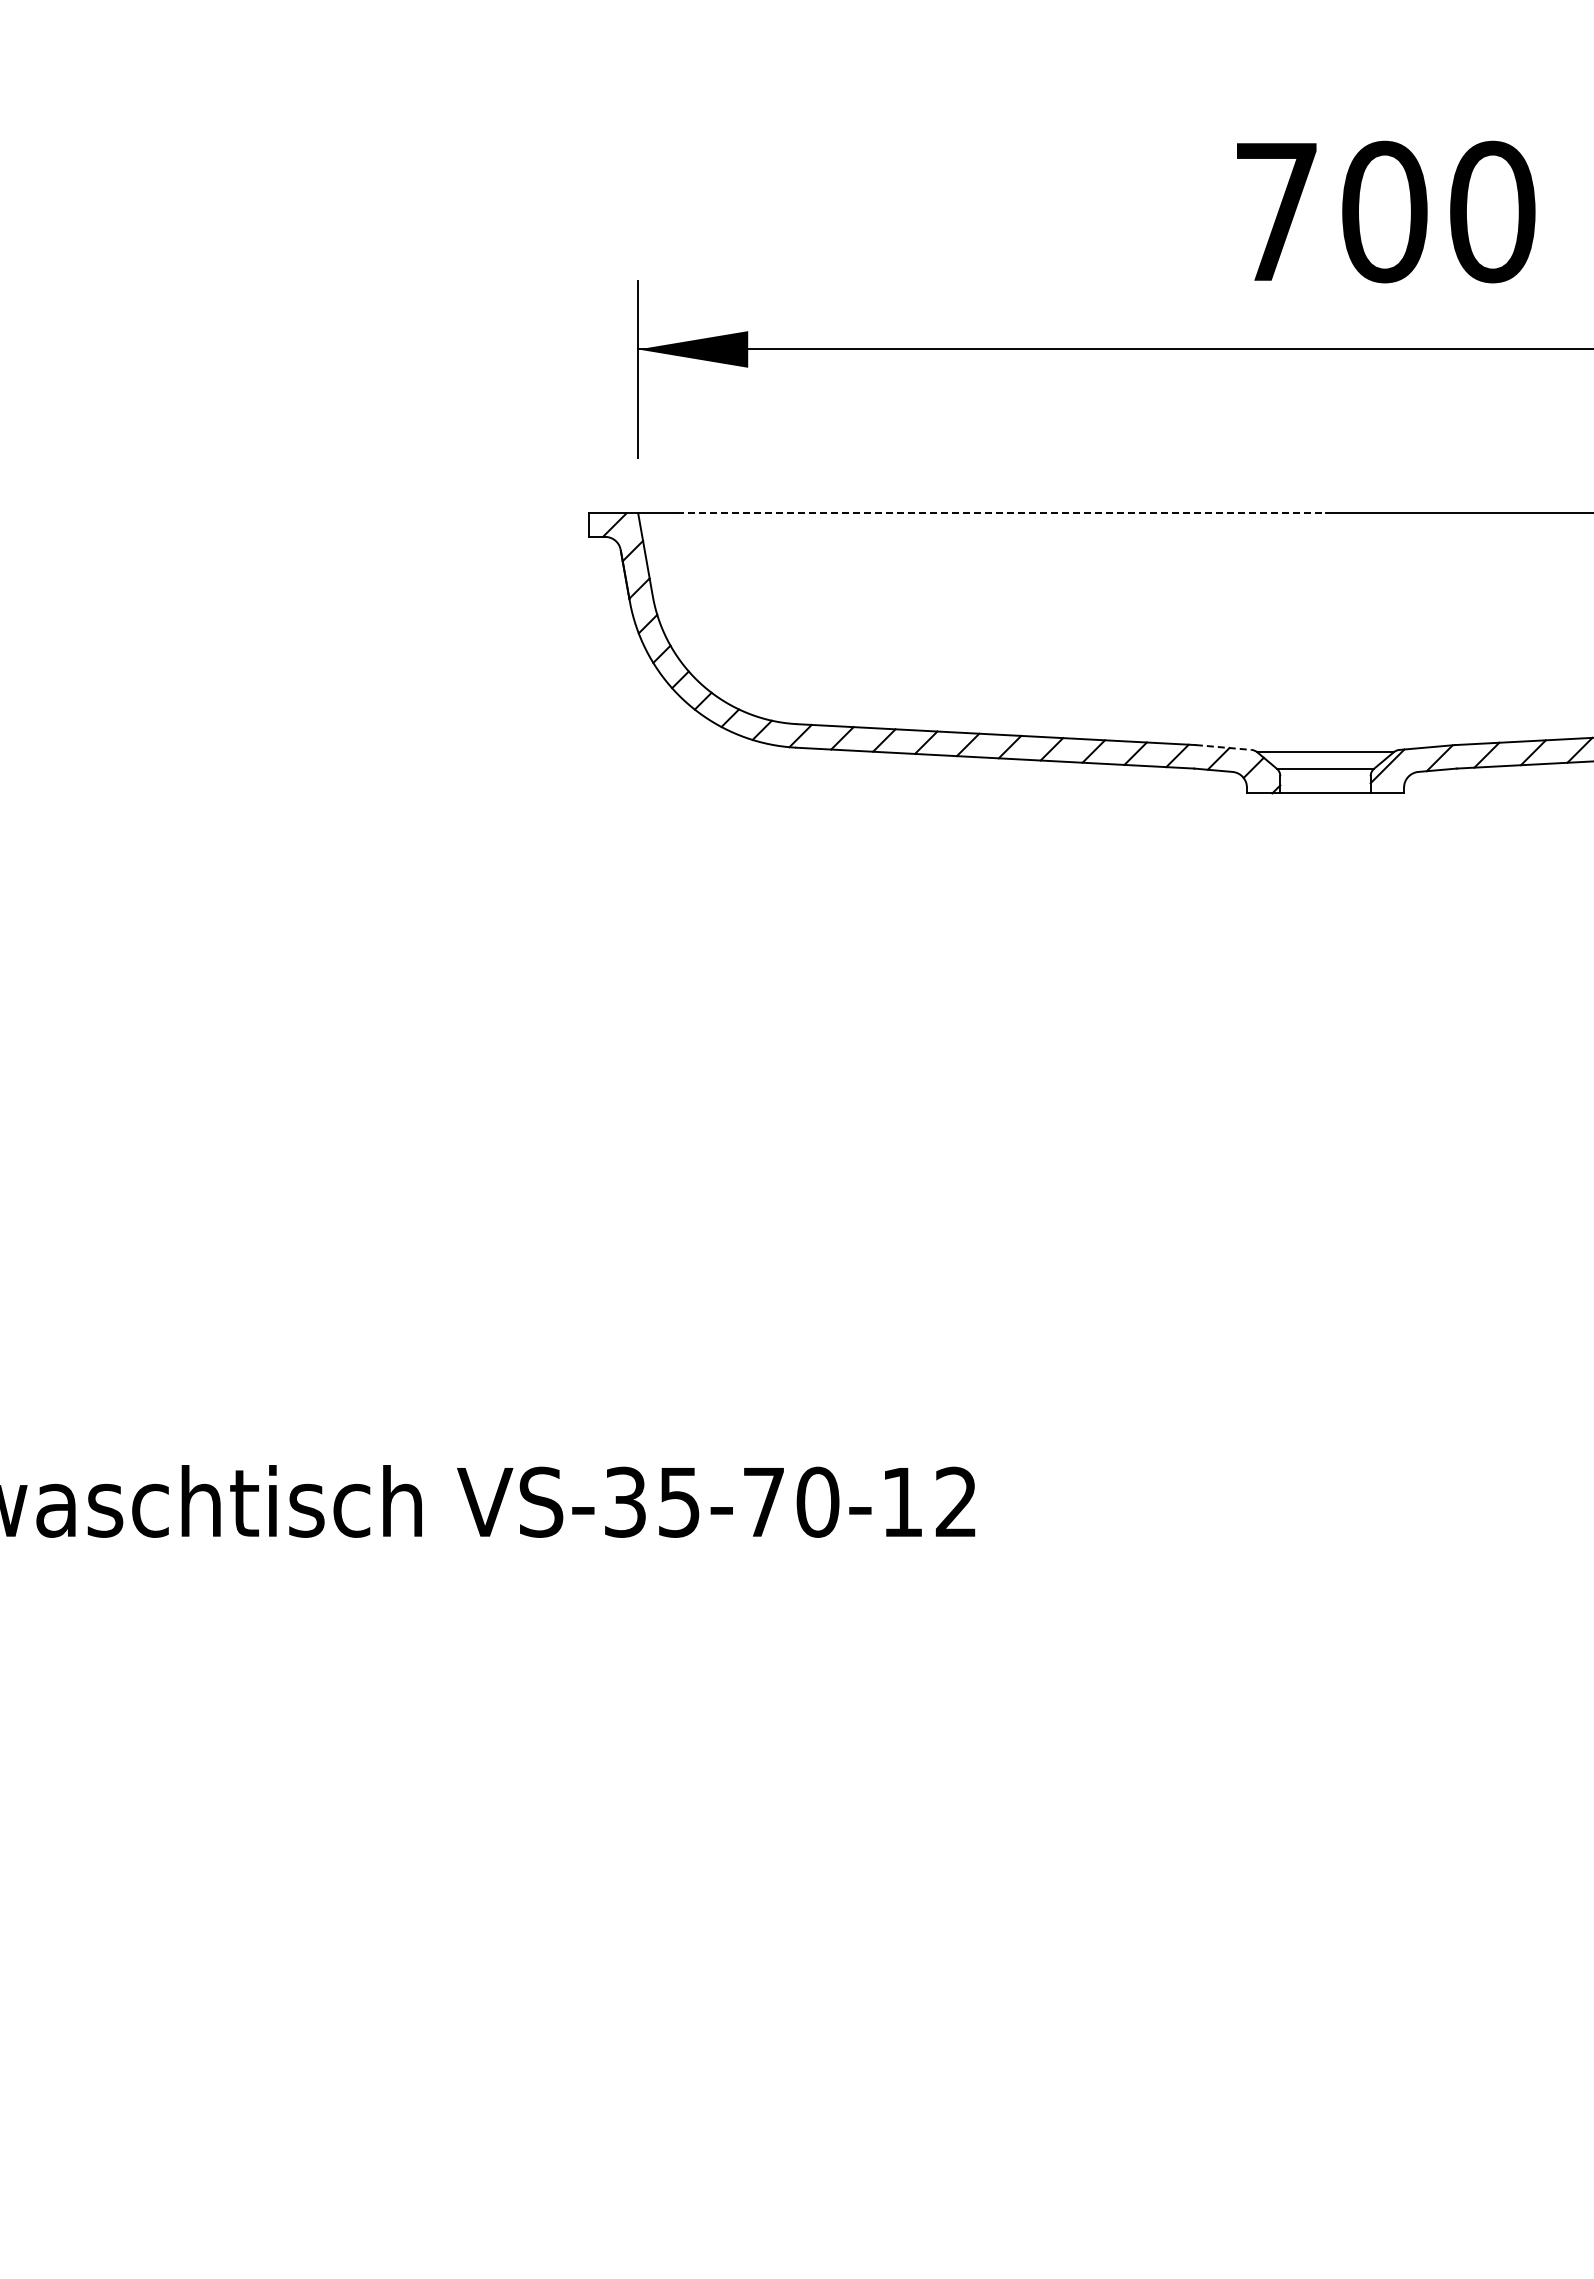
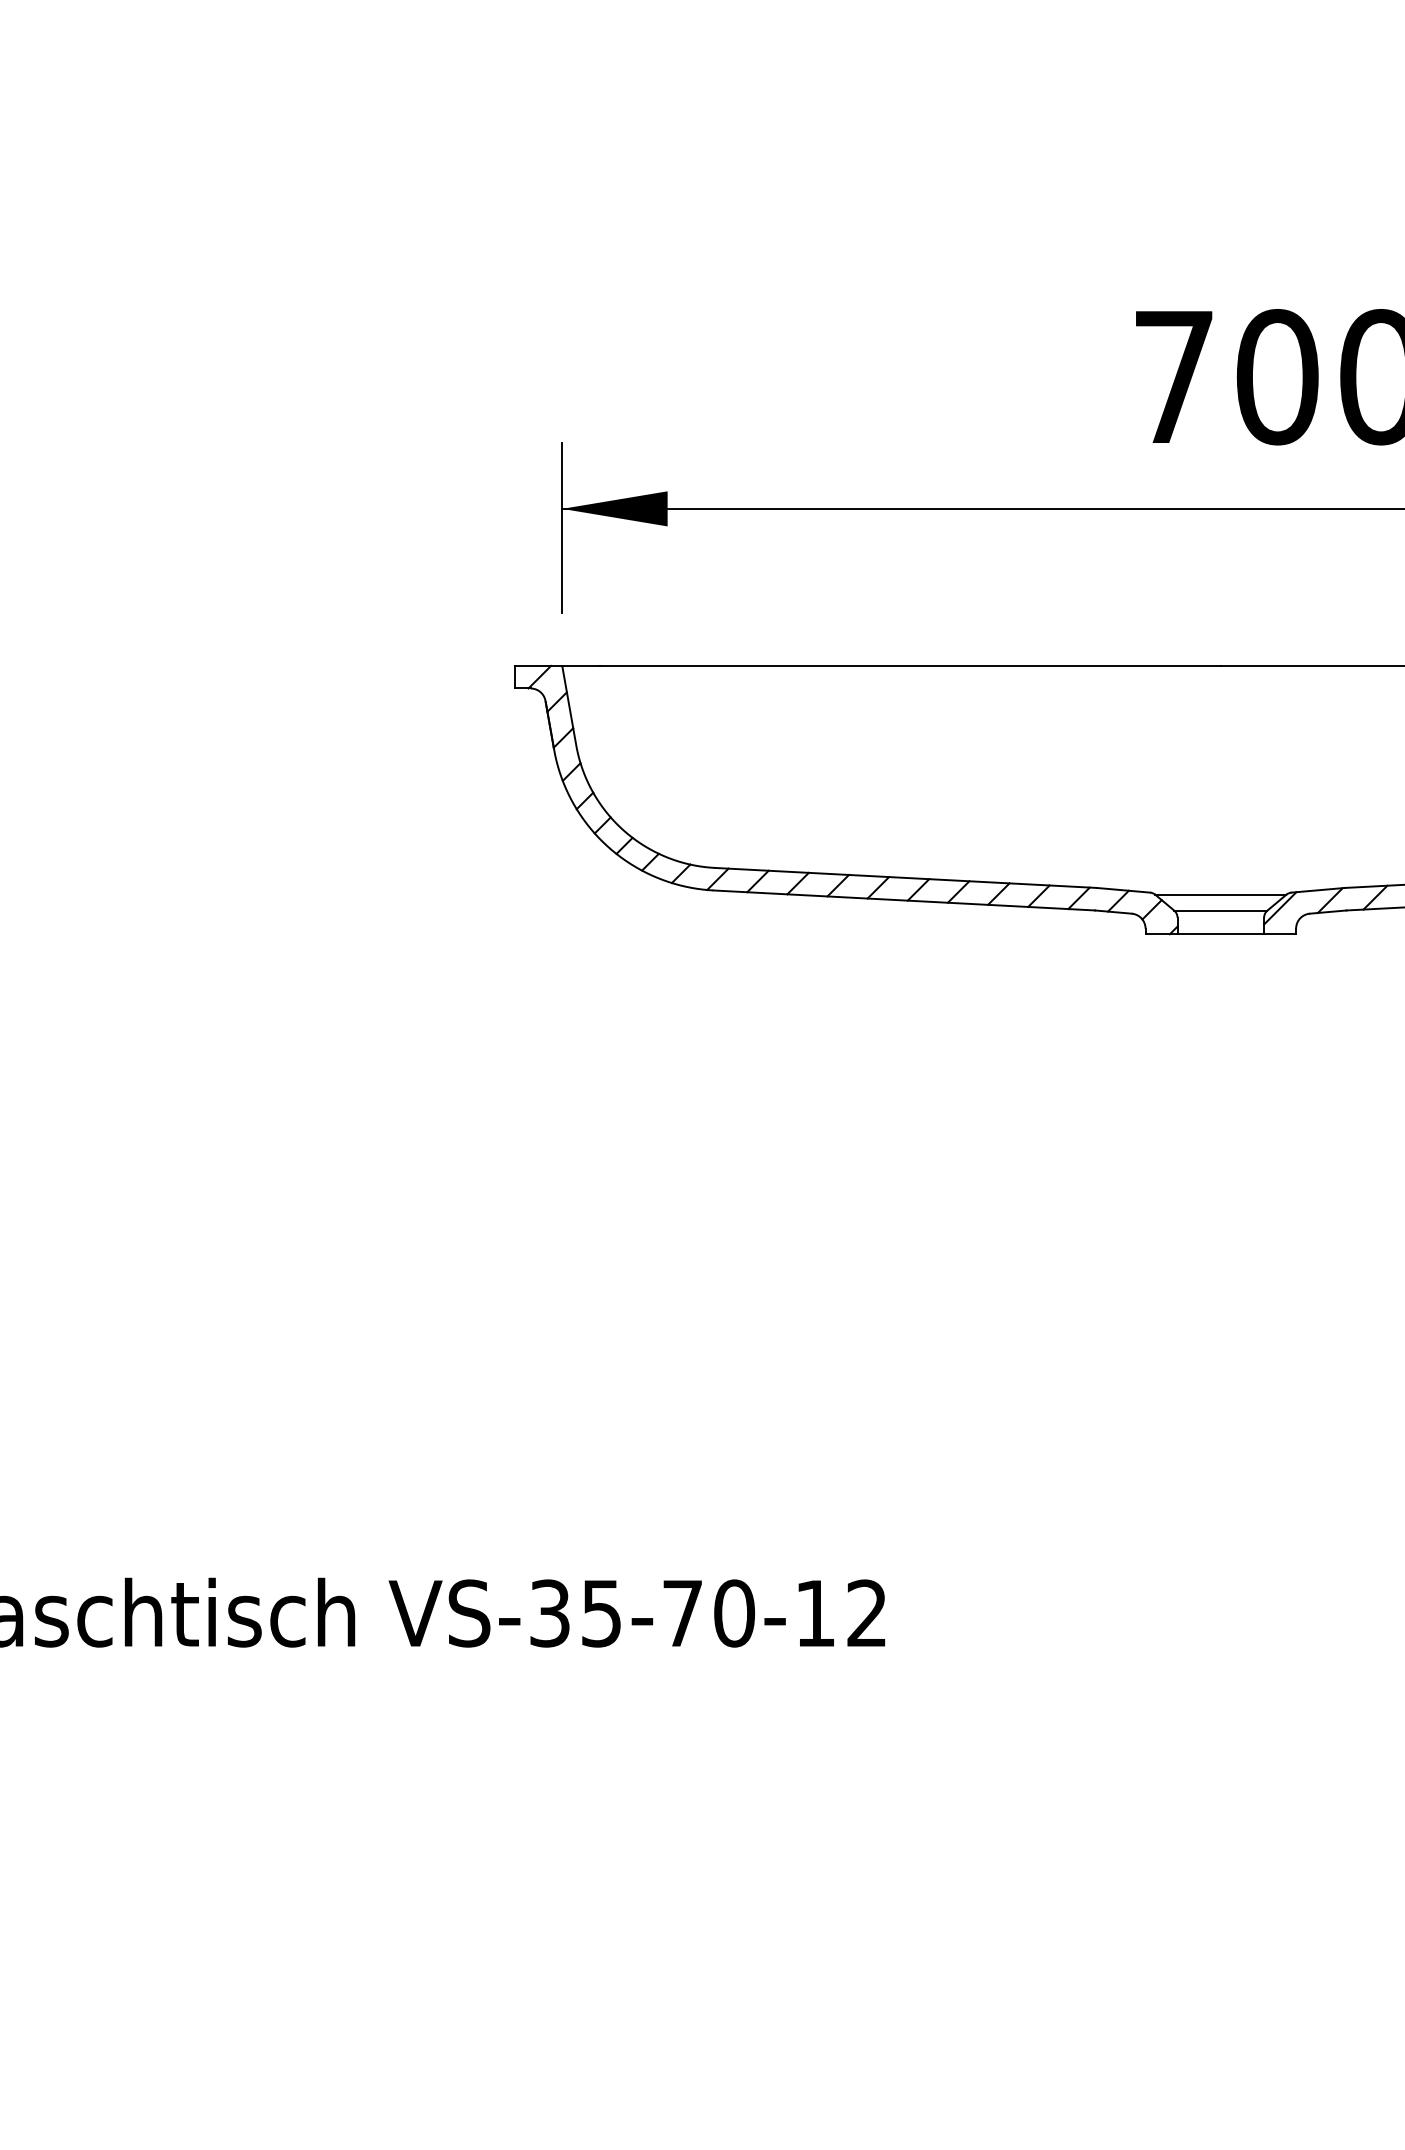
line: (1001, 513) -> (910, 666), dashed -> solid
line: (1224, 747) -> (1124, 890), dashed -> solid

